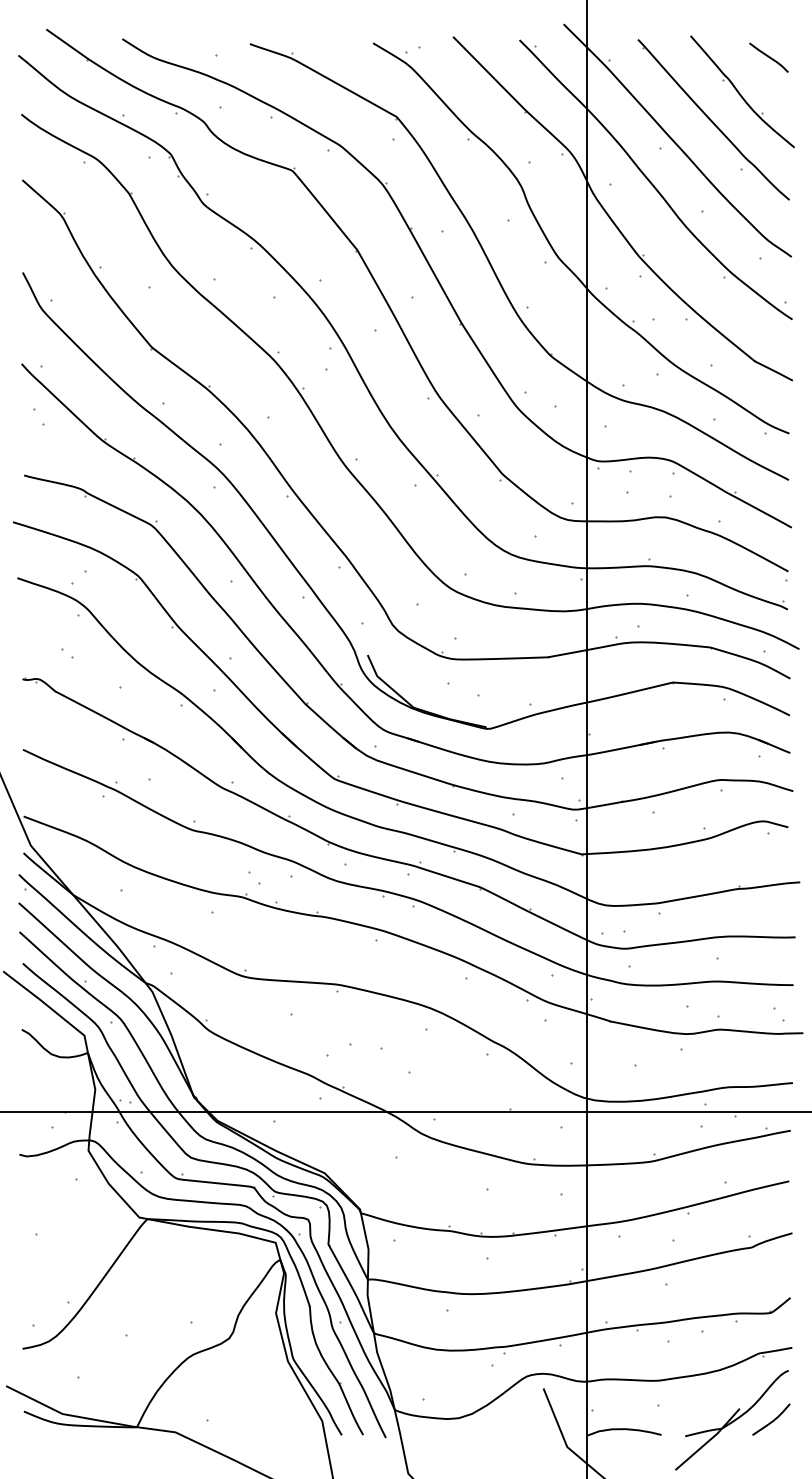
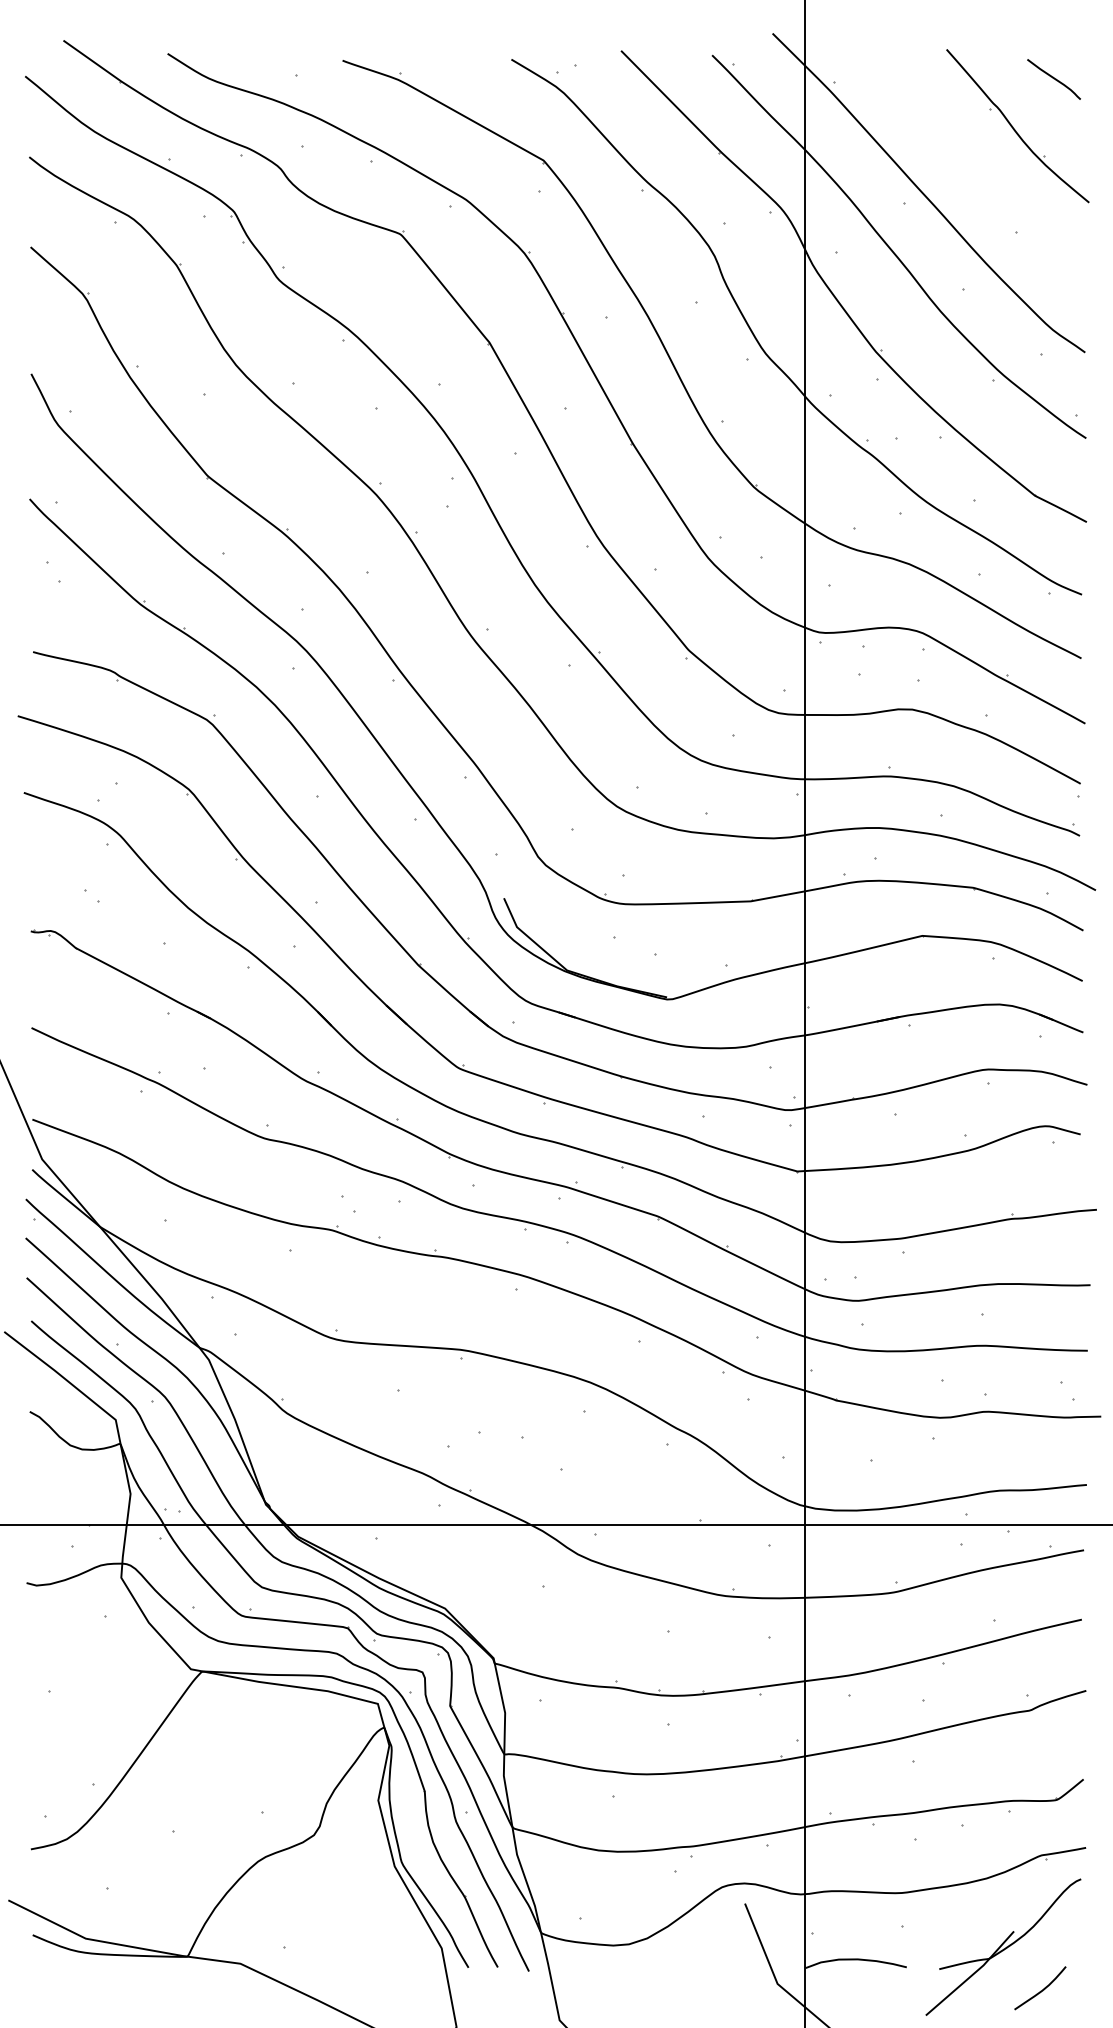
part: (713, 119) -> (978, 164), removed
curve: (771, 1421) -> (1040, 1990), moved

